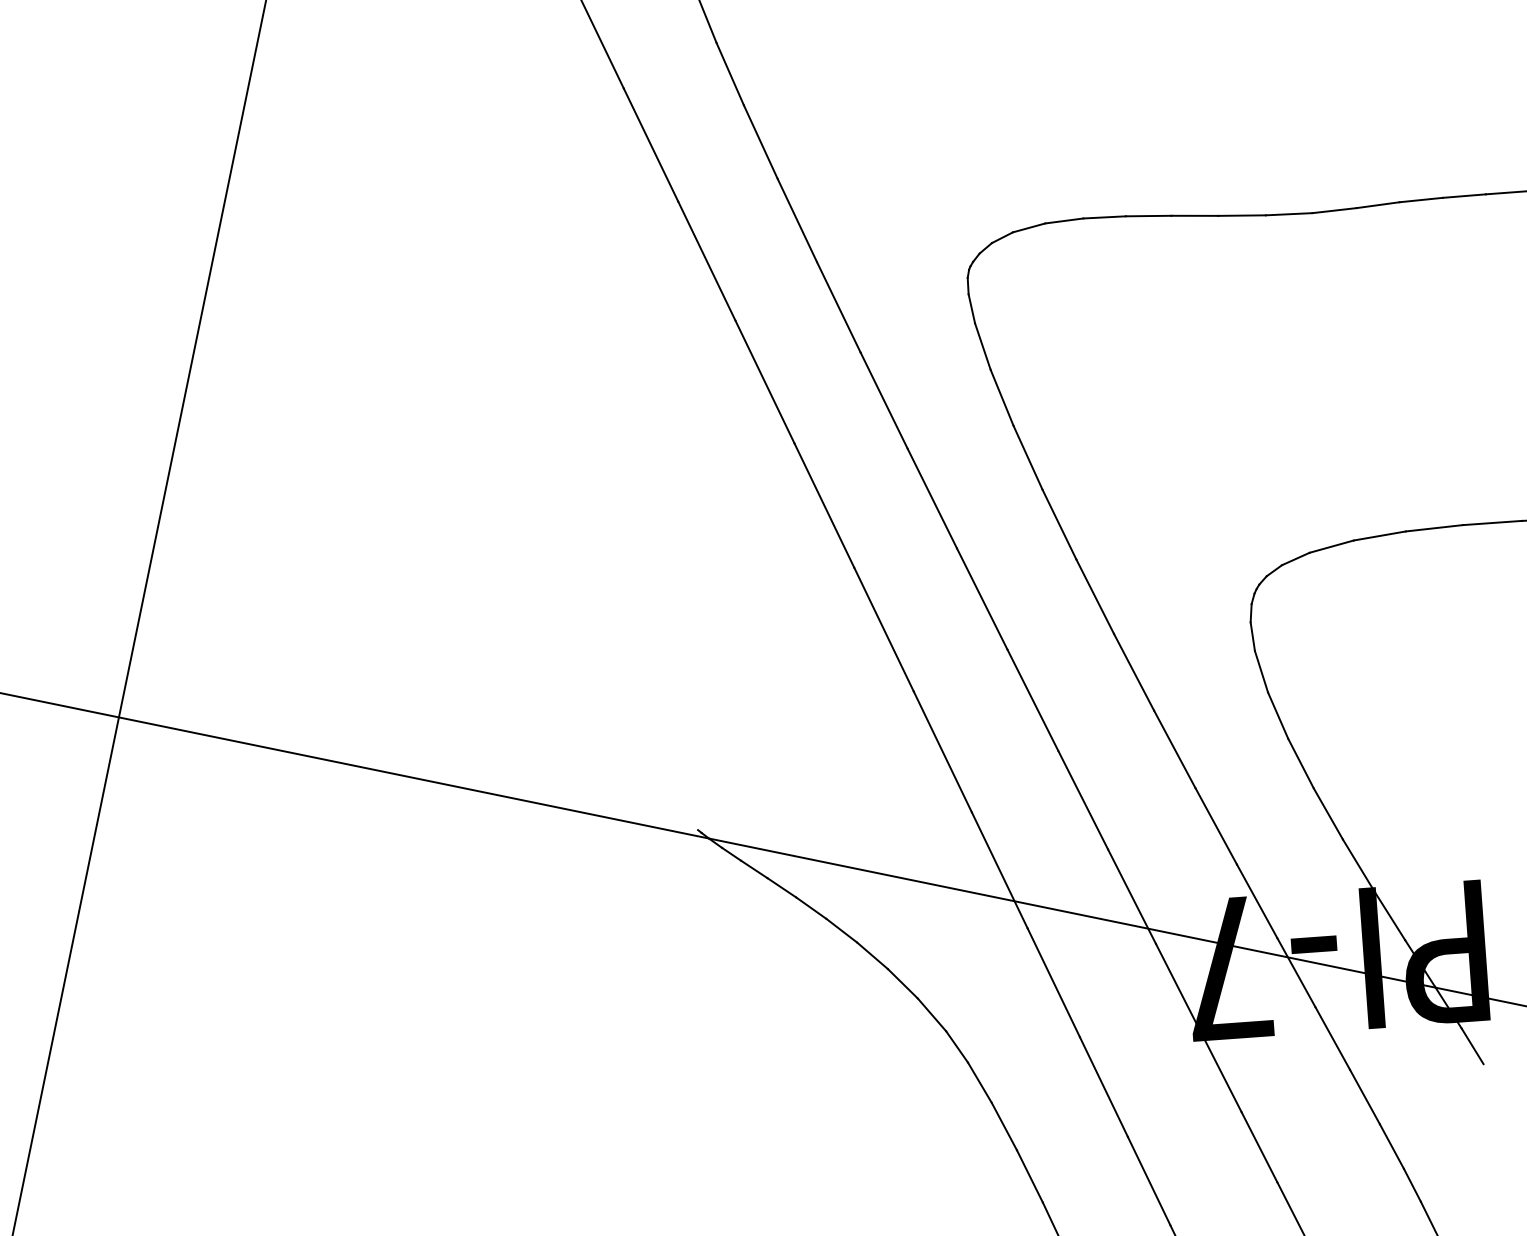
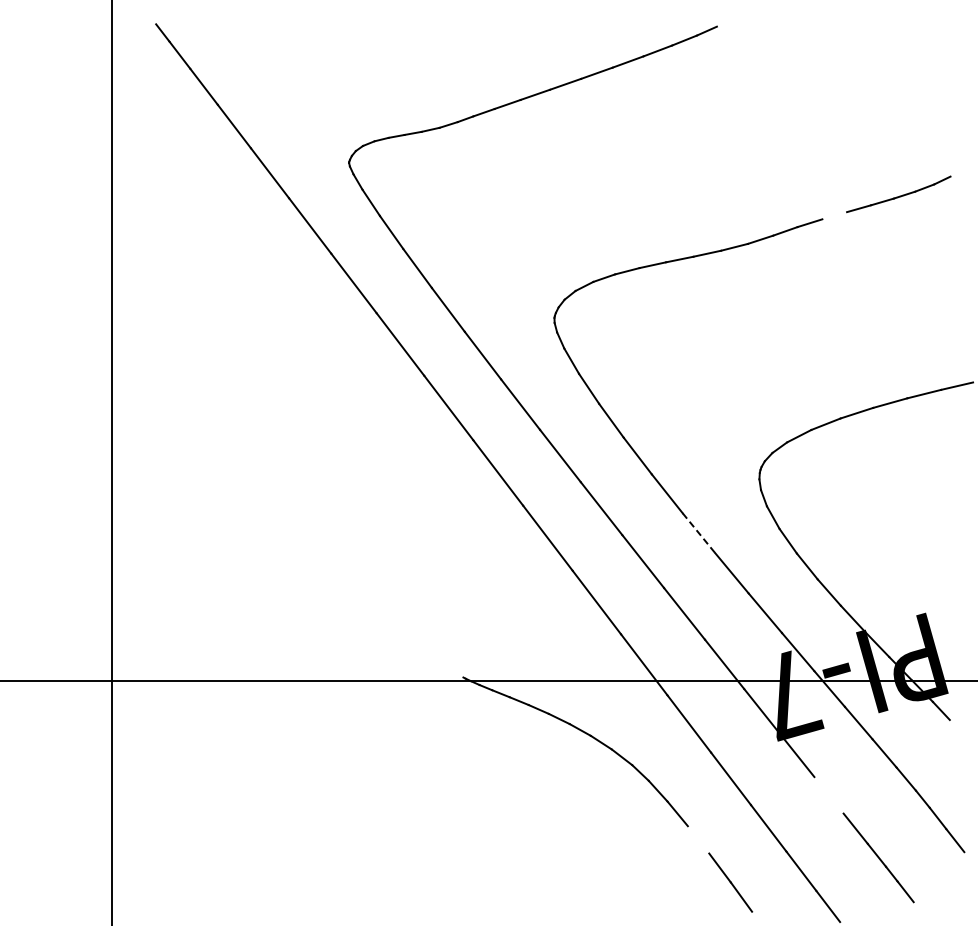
line: (1464, 195) -> (834, 215), removed
line: (1133, 672) -> (698, 533), solid -> dashed
line: (1258, 1147) -> (828, 795), removed
line: (1029, 1175) -> (698, 839), removed

